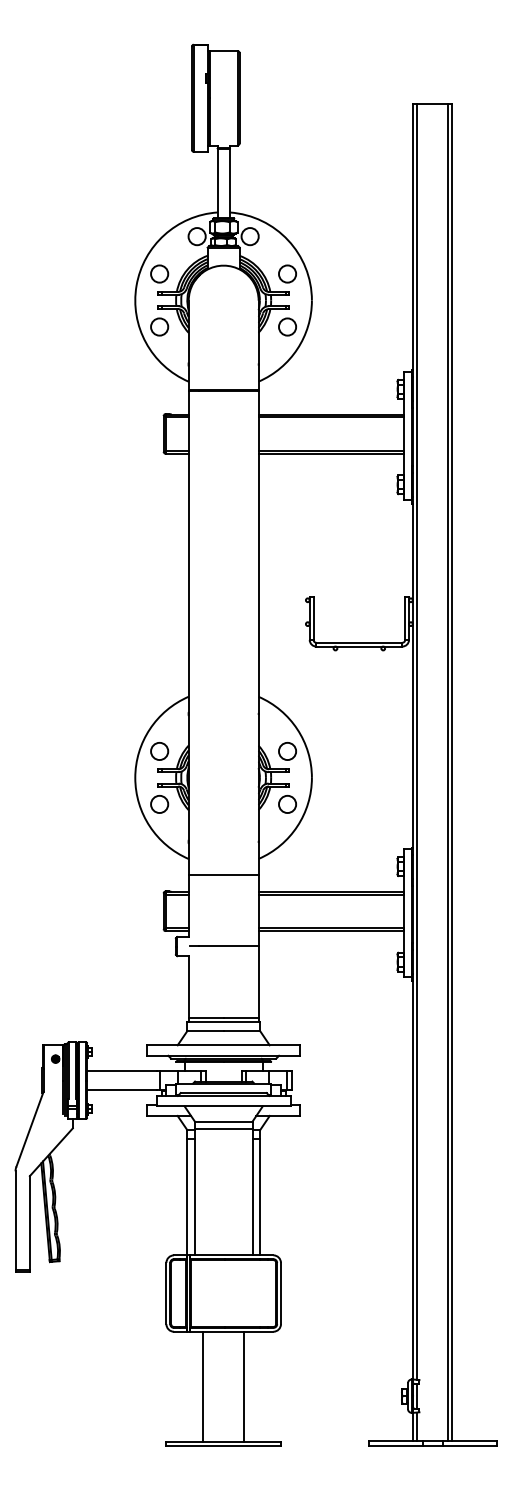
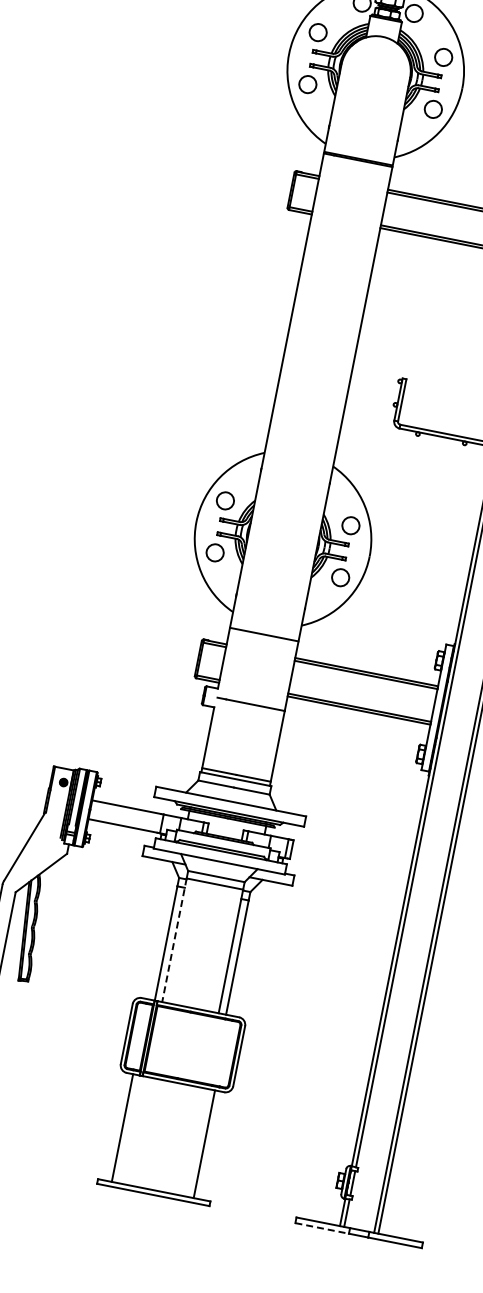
line: (194, 1192) -> (173, 940), solid -> dashed
line: (203, 1386) -> (122, 1127), moved
line: (243, 1386) -> (203, 1144), moved
line: (396, 1446) -> (322, 1228), solid -> dashed

